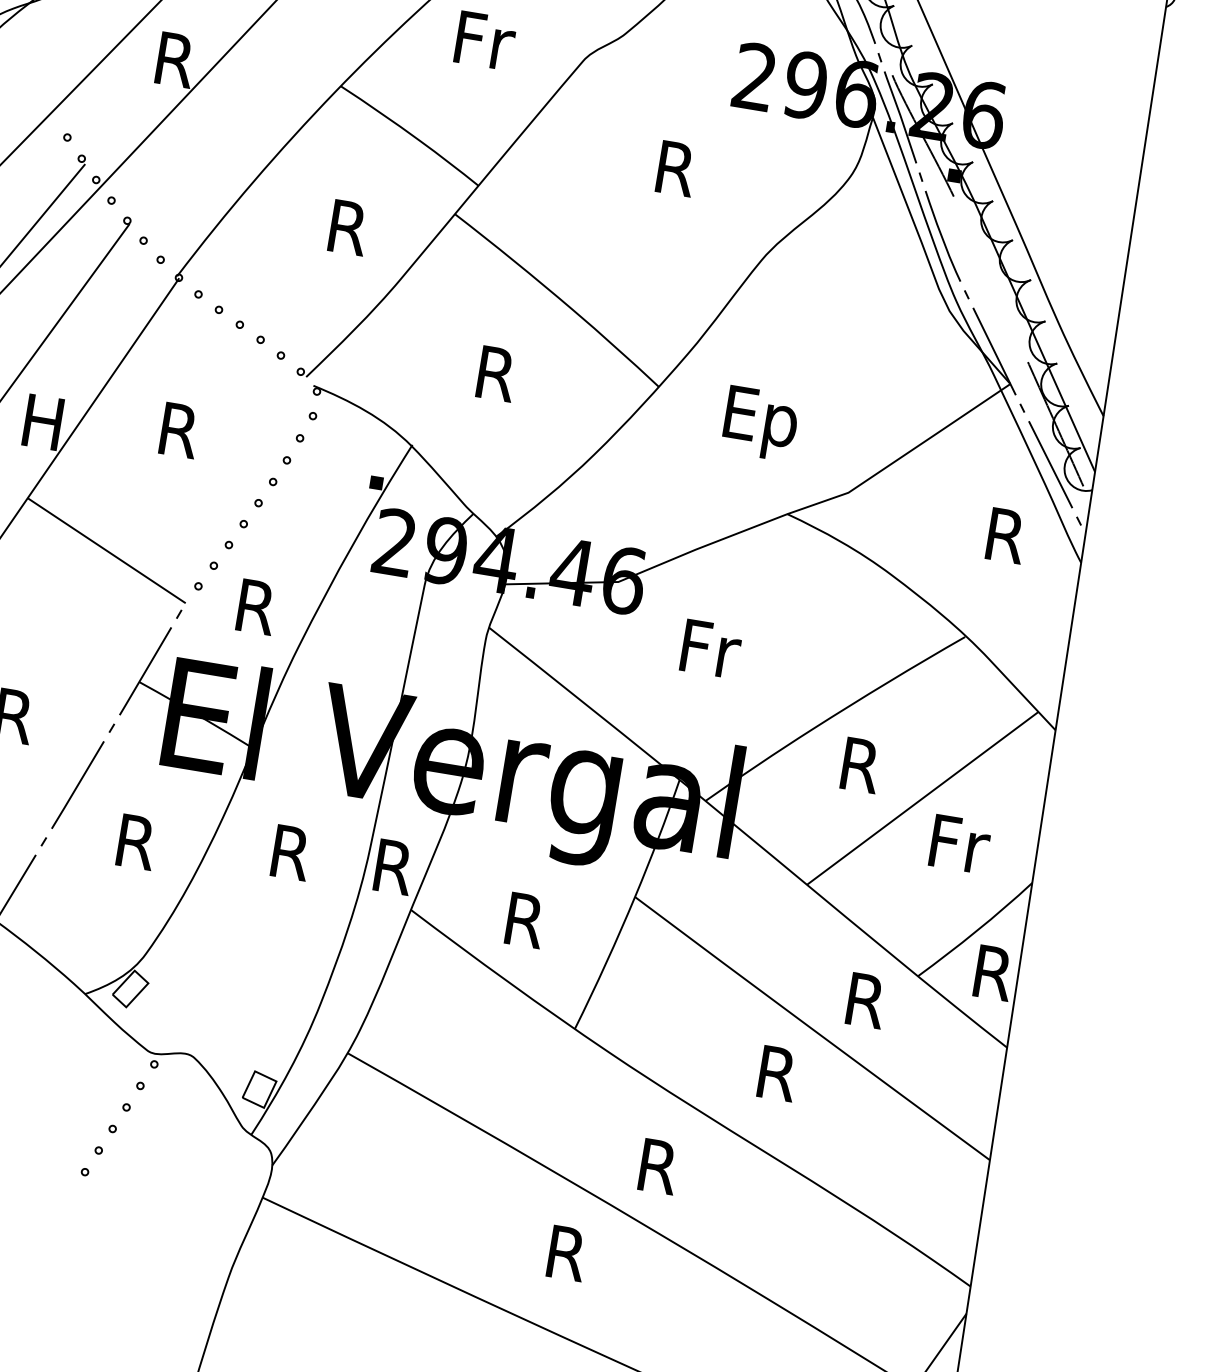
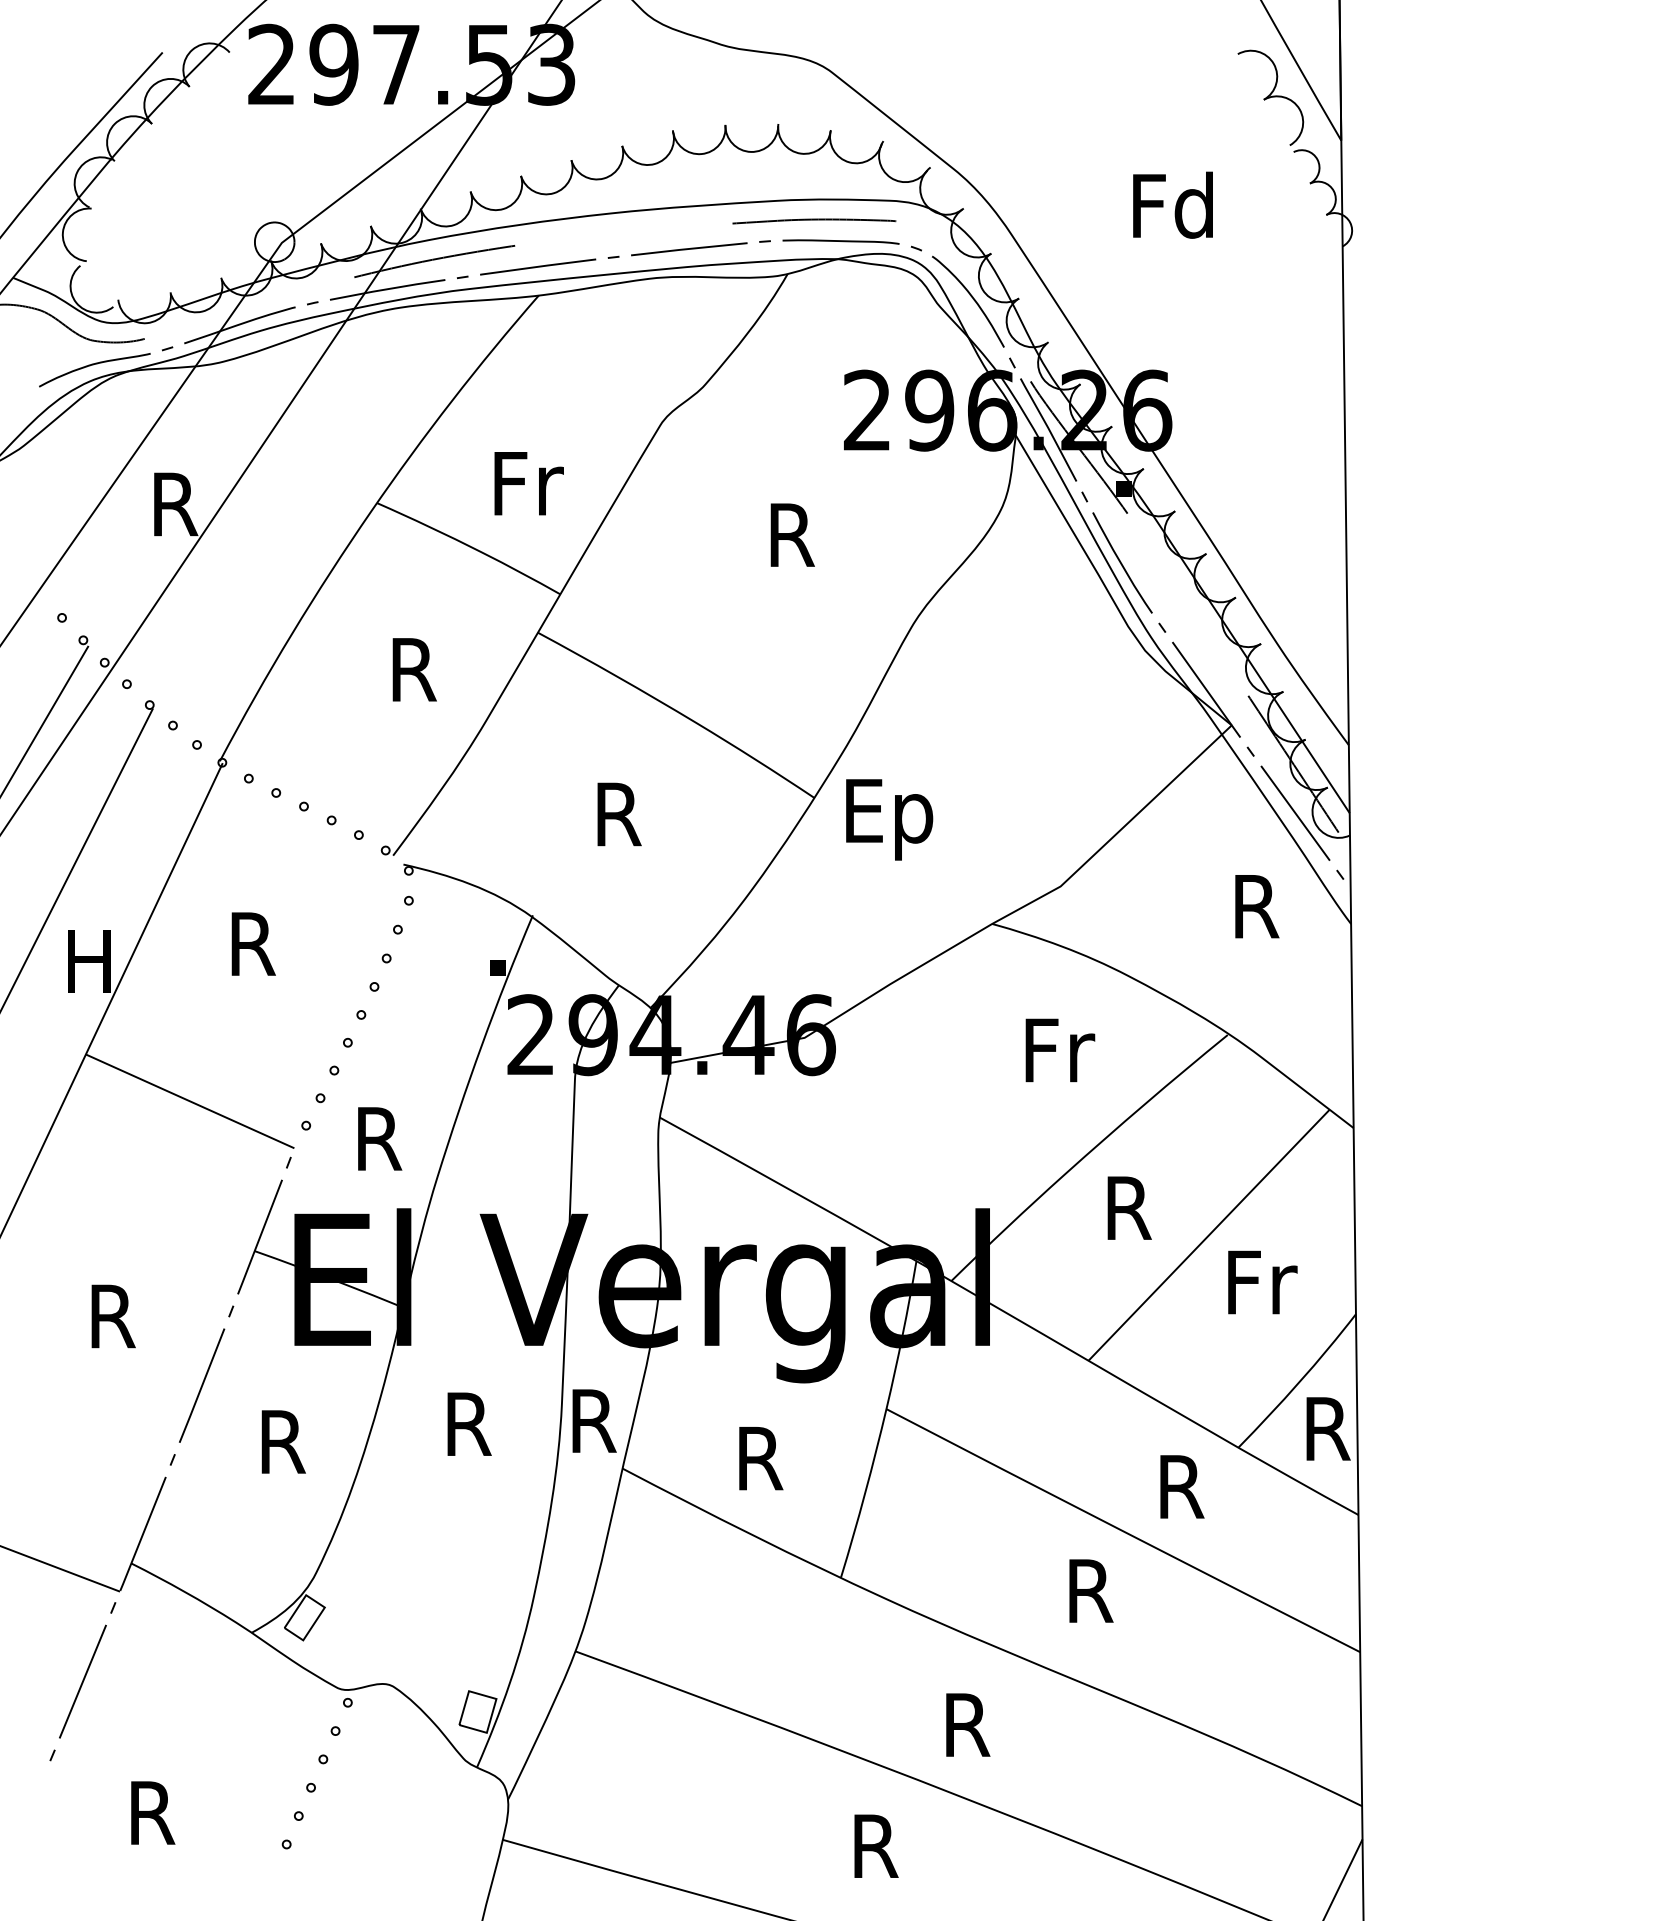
text: (484, 40) -> (528, 483), moved
text: (760, 423) -> (889, 819), moved
text: (711, 649) -> (1060, 1050), moved

